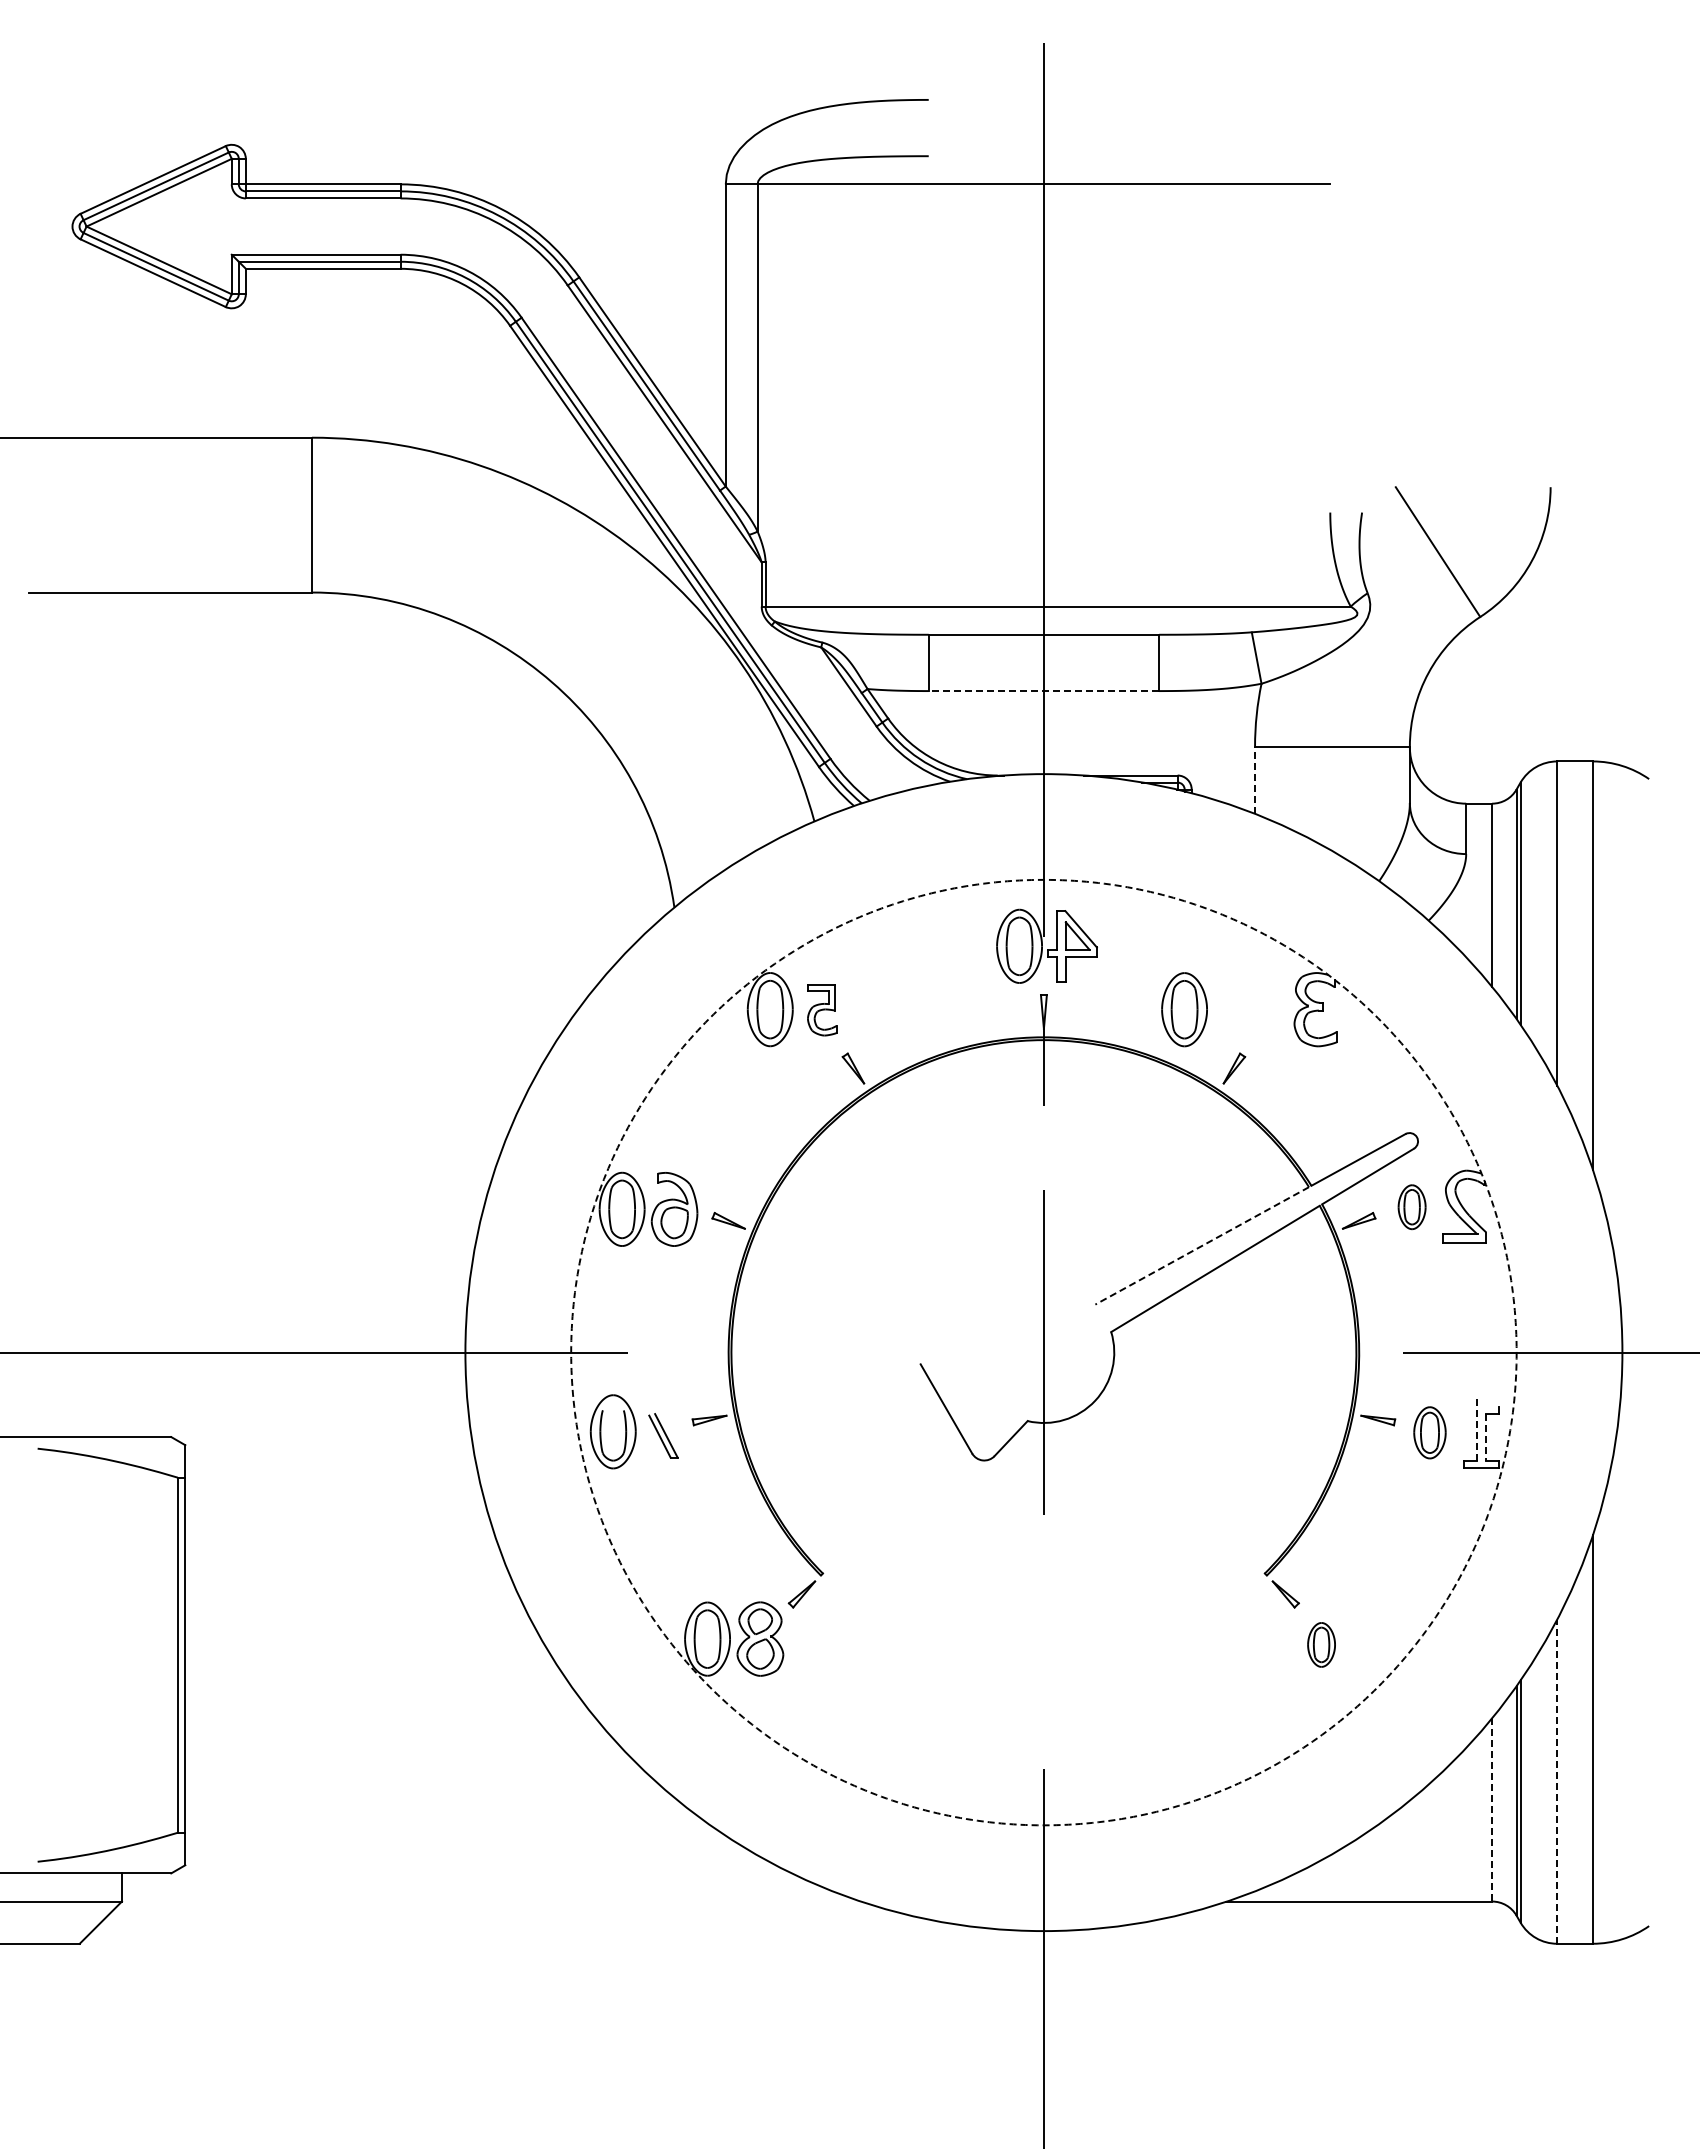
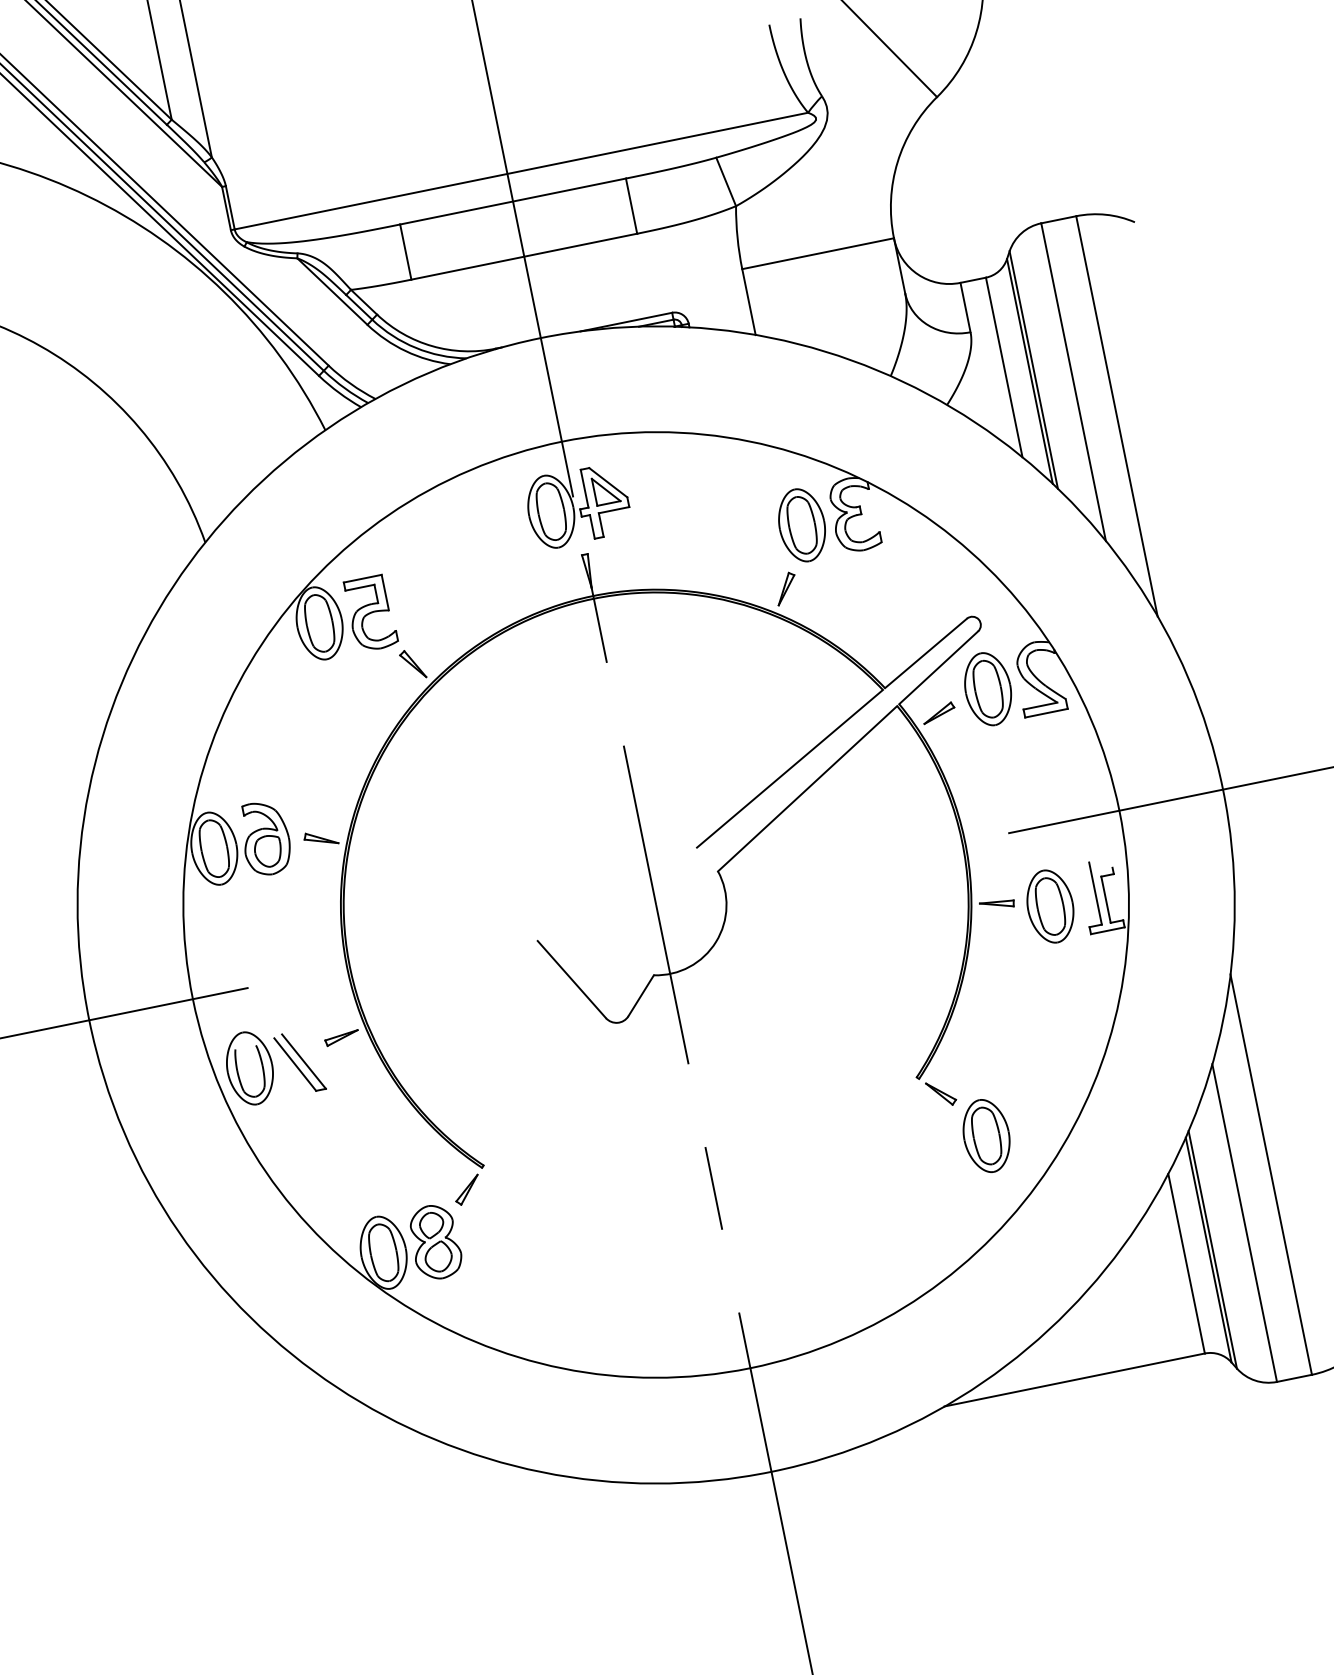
line: (1043, 691) -> (523, 257), dashed -> solid
line: (1255, 780) -> (749, 302), dashed -> solid
part: (1184, 1009) -> (801, 525), moved
part: (822, 1010) -> (370, 613), size x1.43
part: (1411, 1206) -> (987, 688), size x1.67
line: (1202, 1245) -> (790, 768), dashed -> solid
circle: (1043, 1352) -> (655, 904), dashed -> solid
line: (1476, 1429) -> (1095, 894), dashed -> solid
part: (1429, 1432) -> (1049, 906), size x1.43
part: (663, 1435) -> (299, 1062), size x1.43
line: (1485, 1437) -> (1105, 900), dashed -> solid
line: (1043, 1641) -> (713, 1188), added
part: (1321, 1644) -> (986, 1135), size x1.67
line: (1557, 1781) -> (1244, 1222), dashed -> solid
line: (1492, 1809) -> (1186, 1263), dashed -> solid

